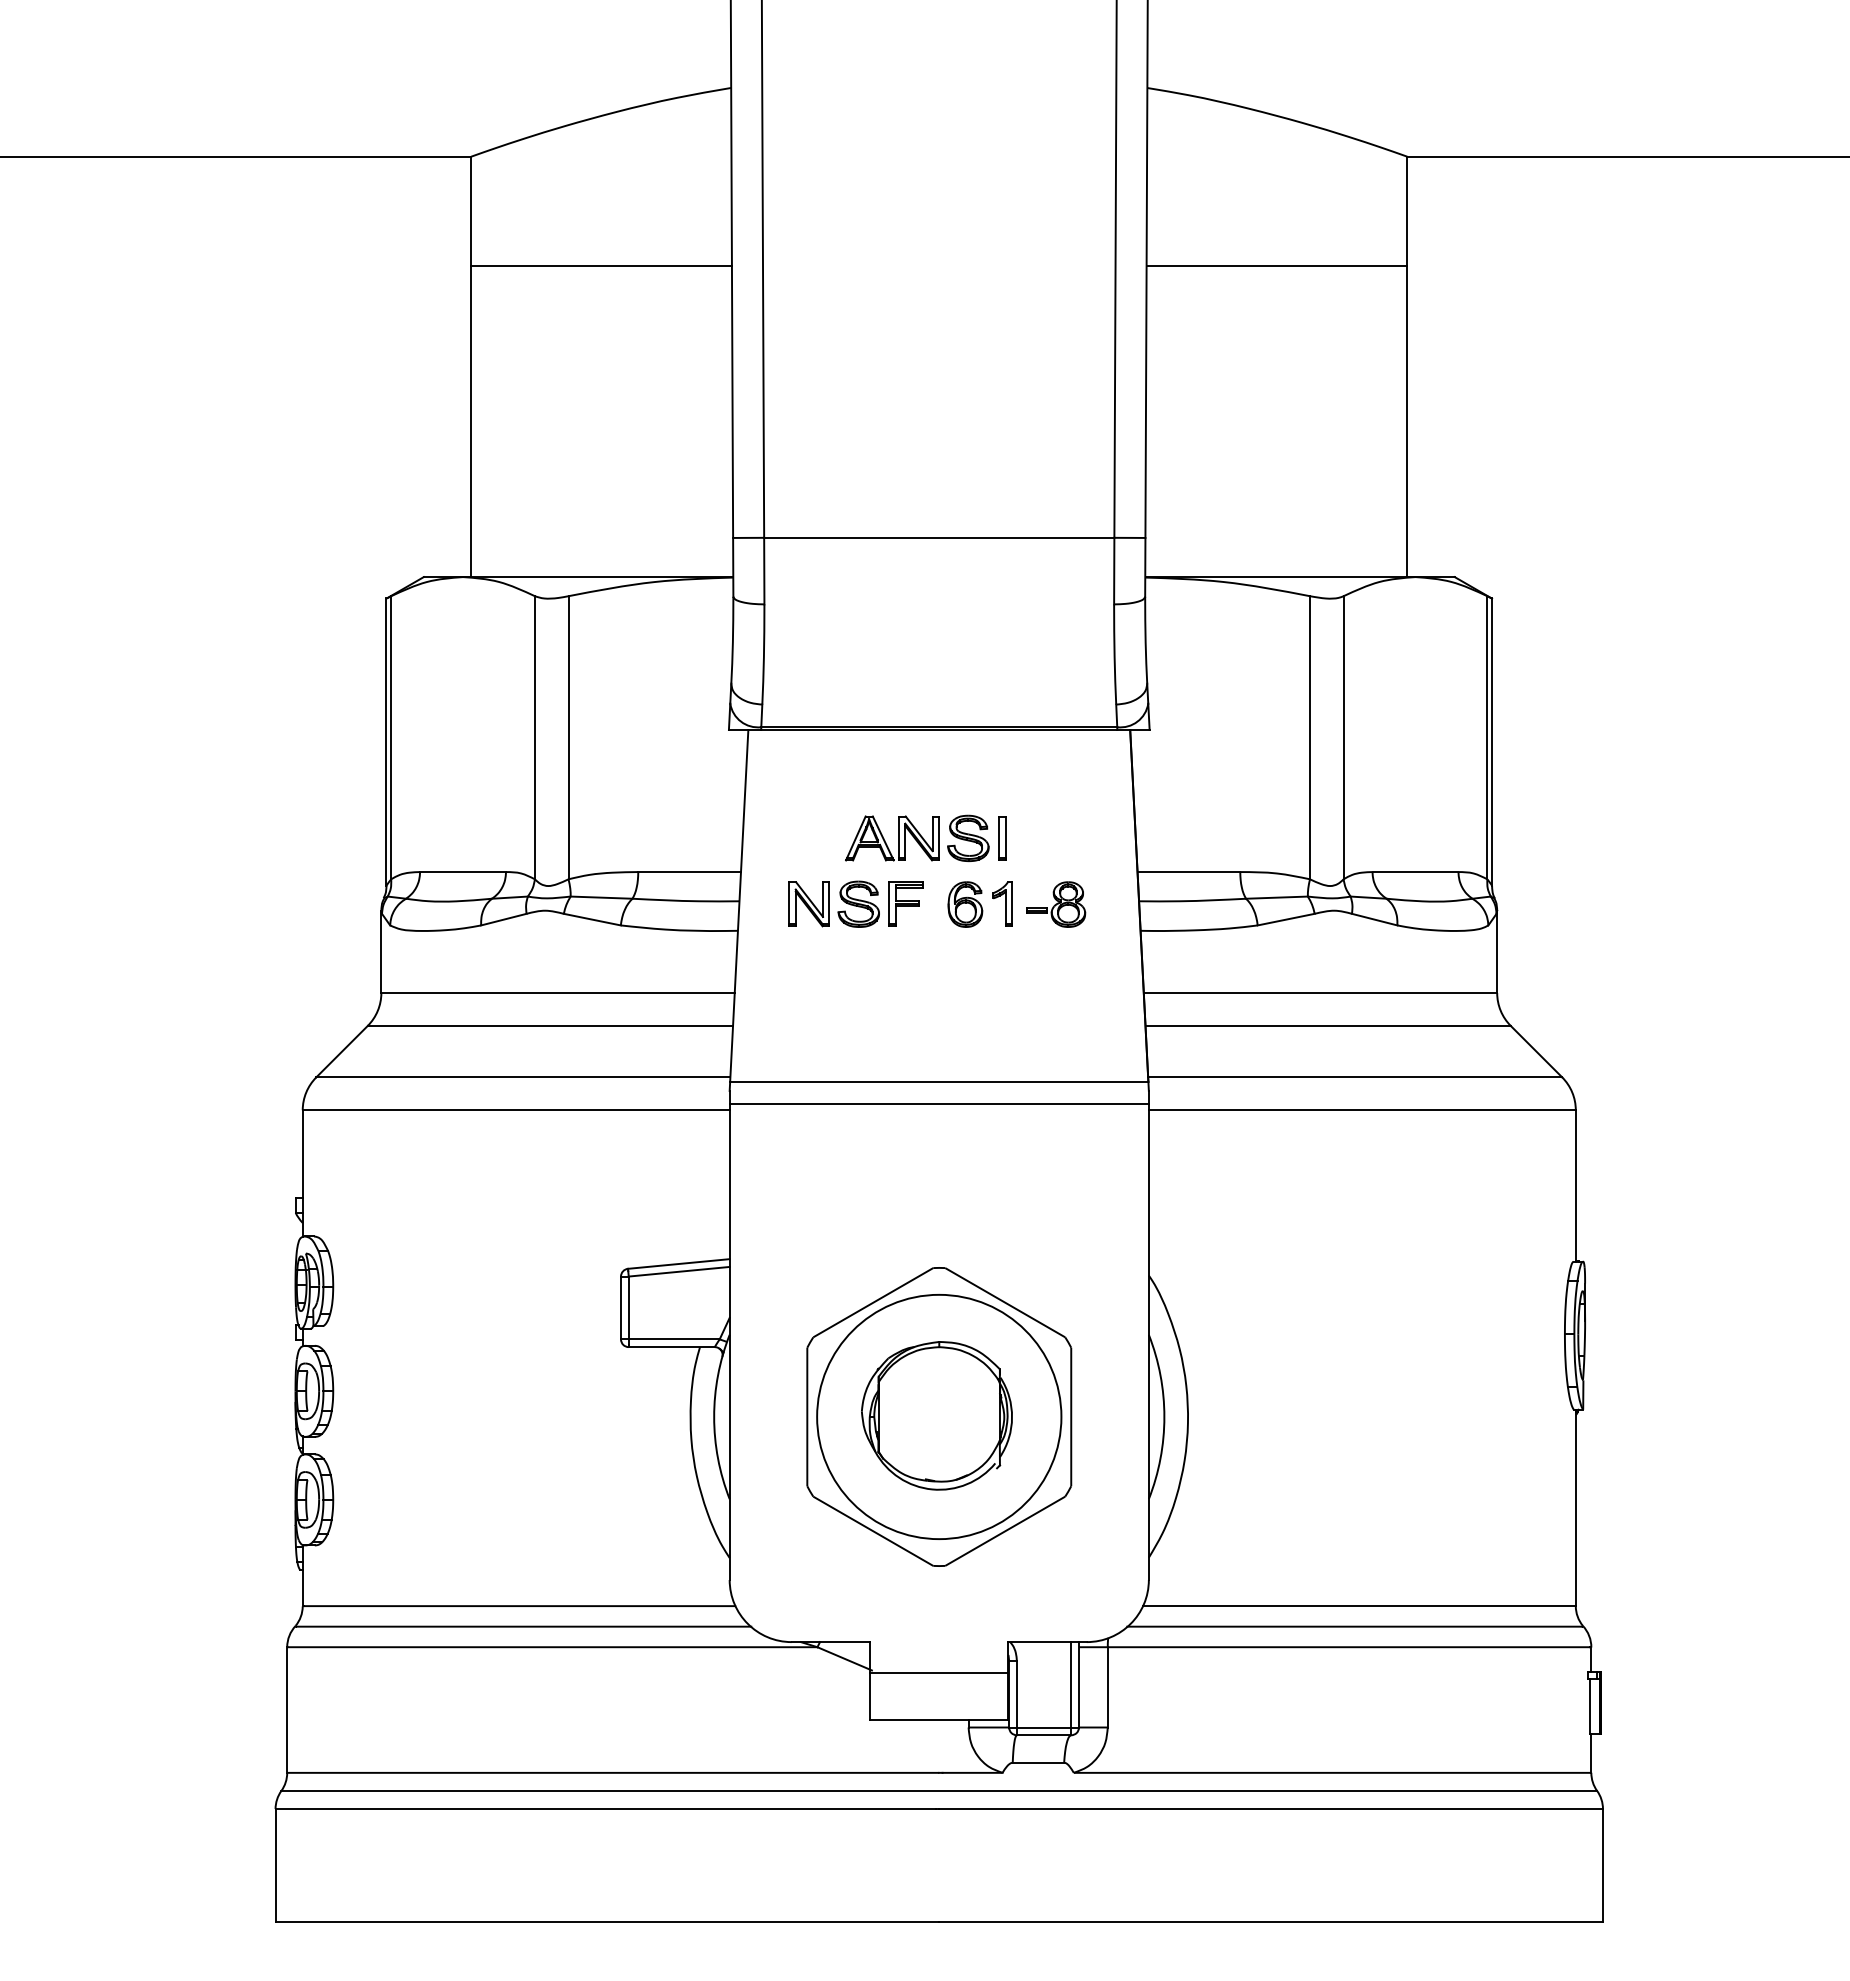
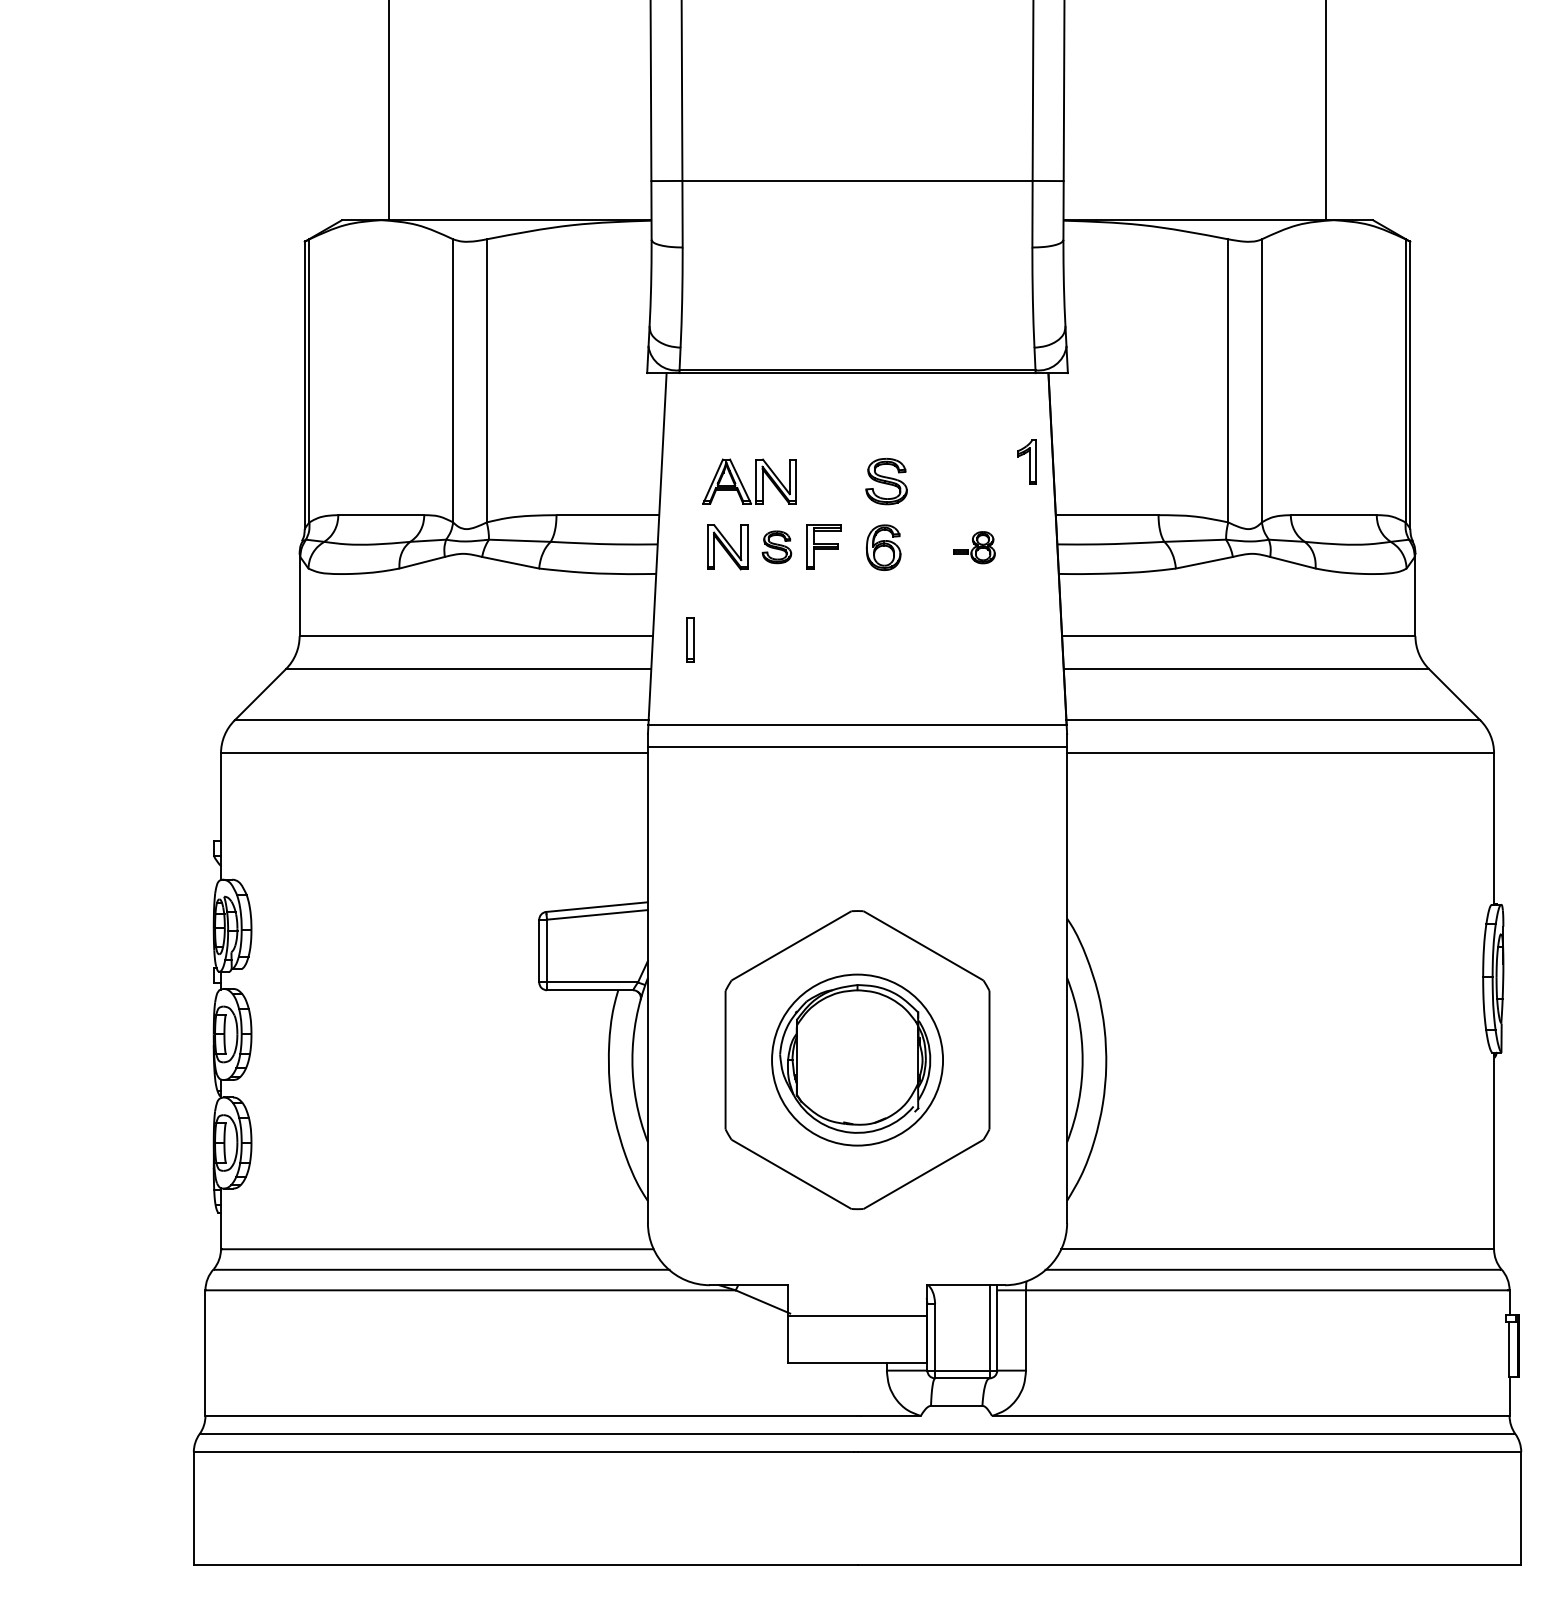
part: (892, 838) -> (749, 481), moved
part: (1002, 838) -> (690, 639), moved
part: (858, 903) -> (776, 546), size x0.7
part: (1002, 903) -> (1026, 461), moved
part: (1056, 904) -> (974, 547), size x0.7
circle: (939, 1416) -> (857, 1059), size x0.7

